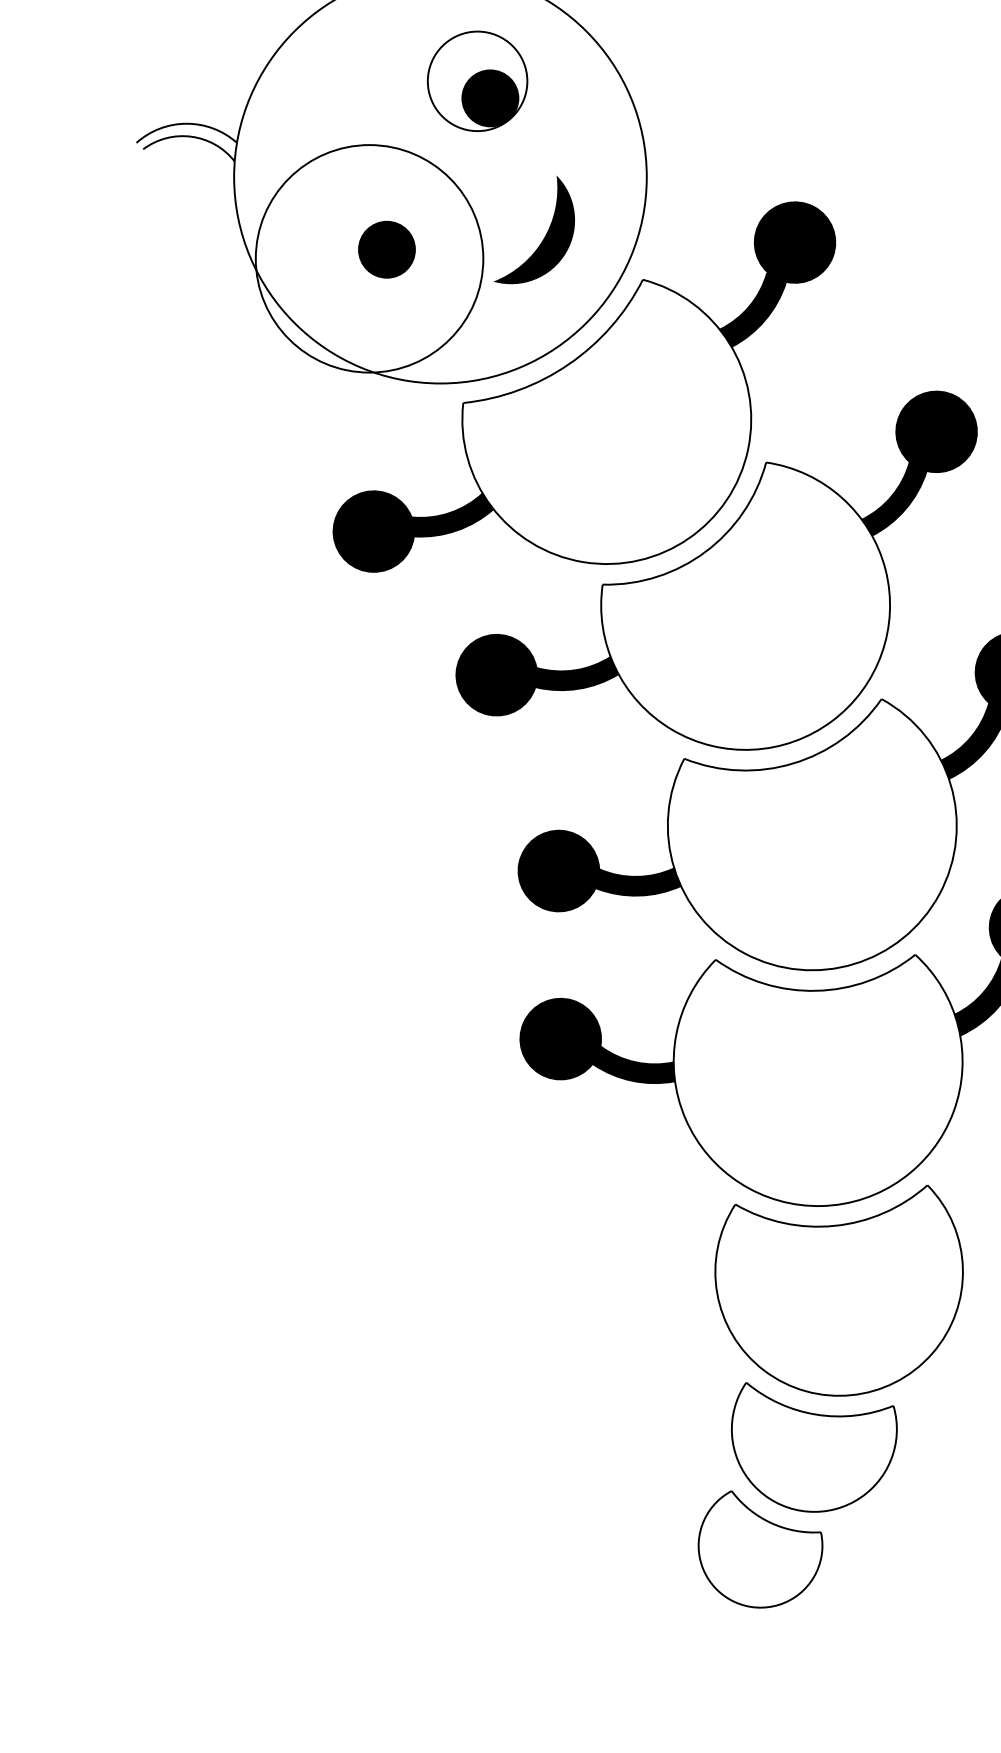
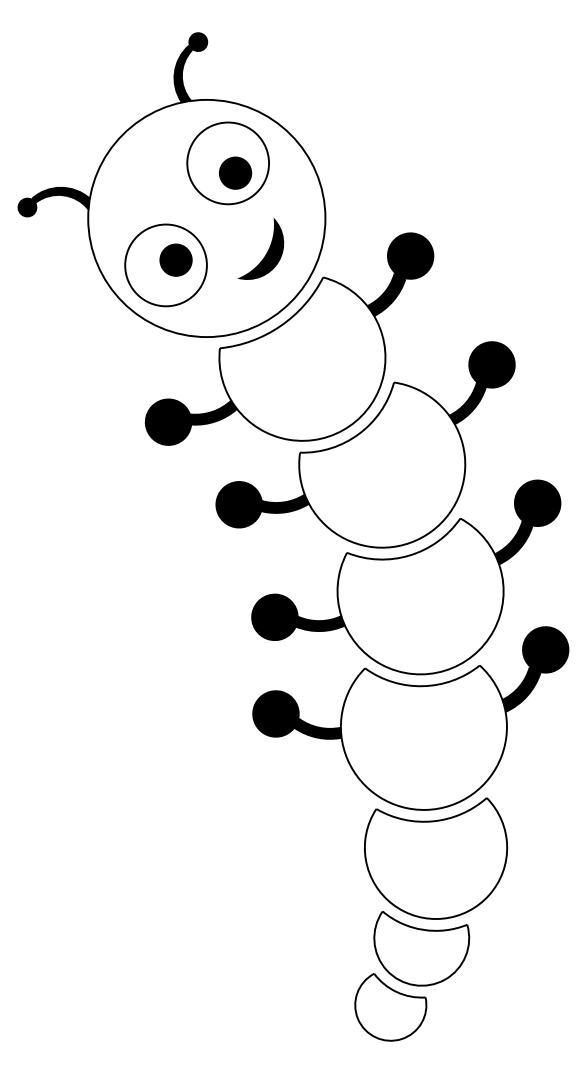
circle: (478, 81) -> (228, 163), size x1.43
fill: (173, 149) -> (53, 202), added
circle: (368, 258) -> (165, 265), size x0.62

